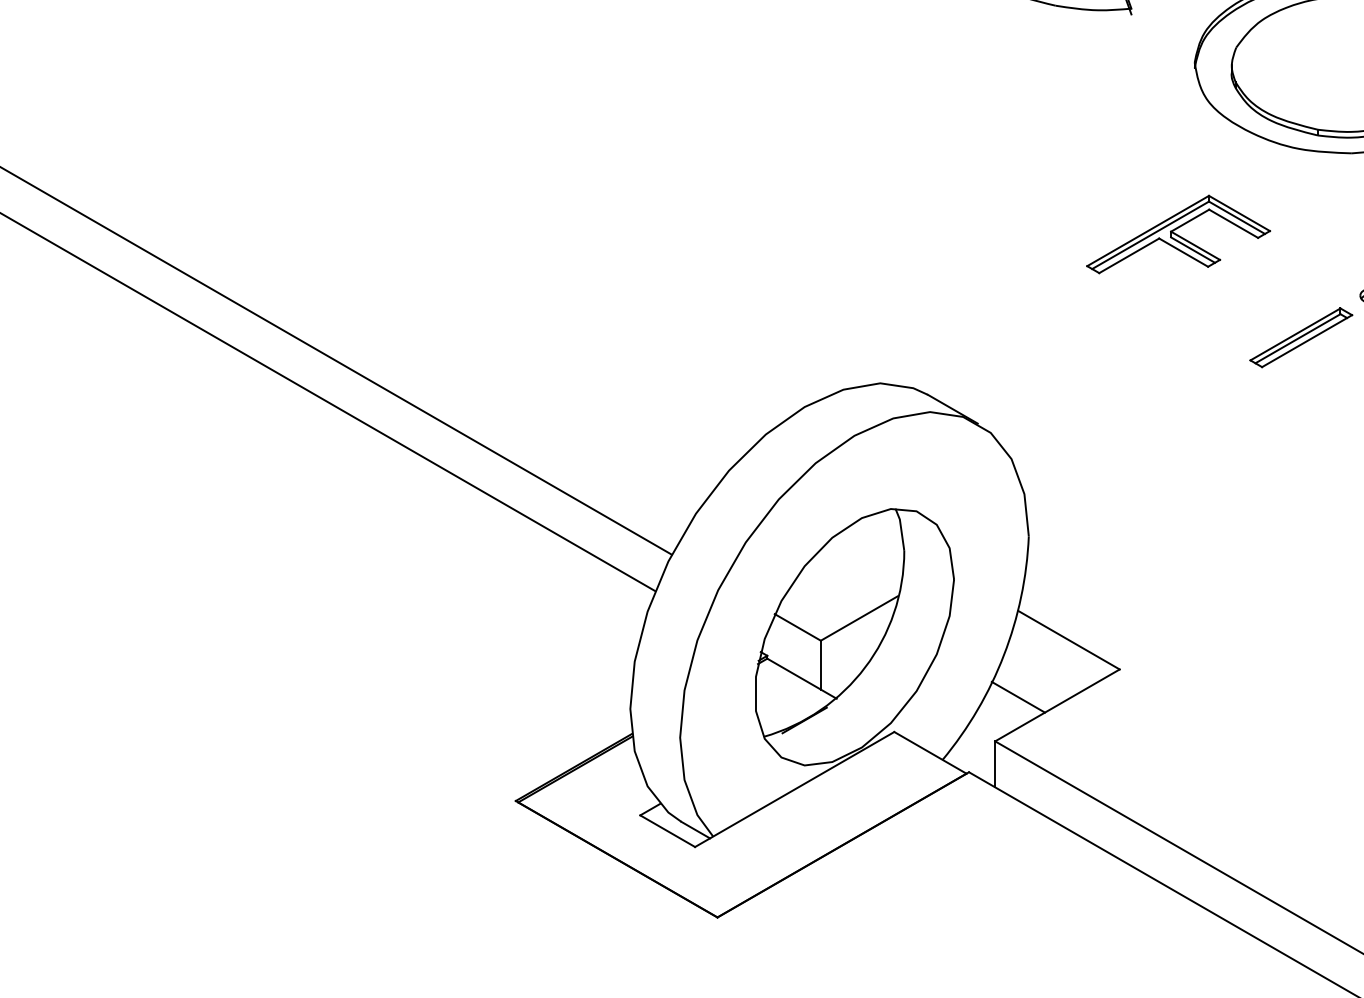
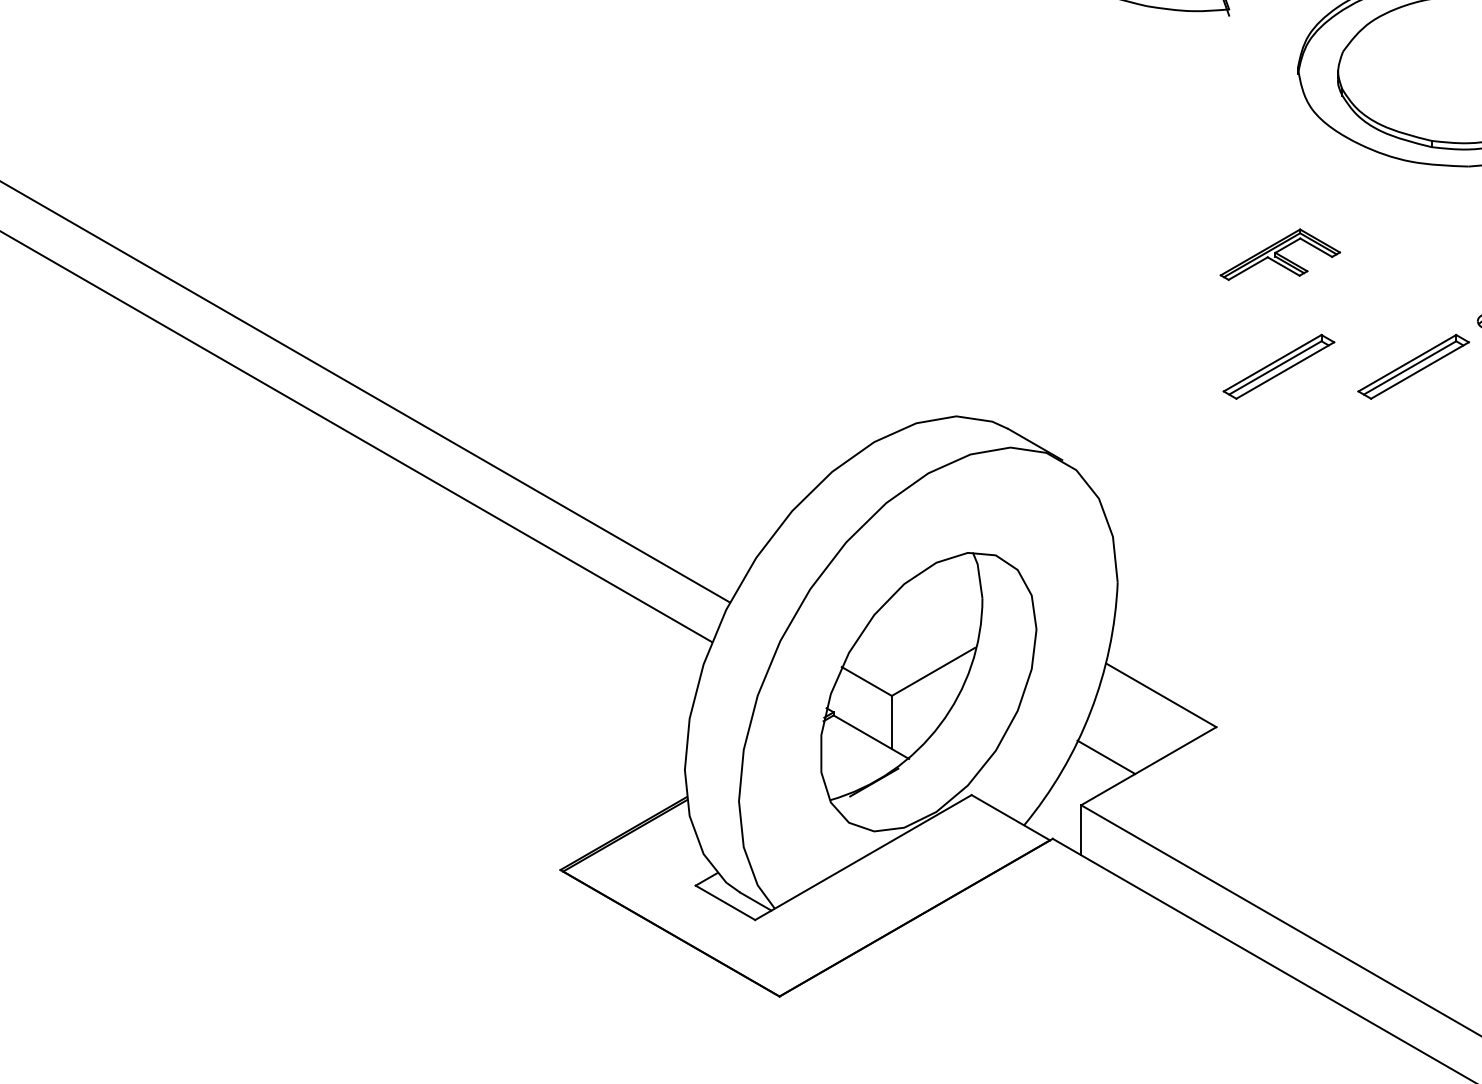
part: (1178, 234) -> (1280, 254), size x0.6
part: (1177, 337) -> (1279, 366), added

